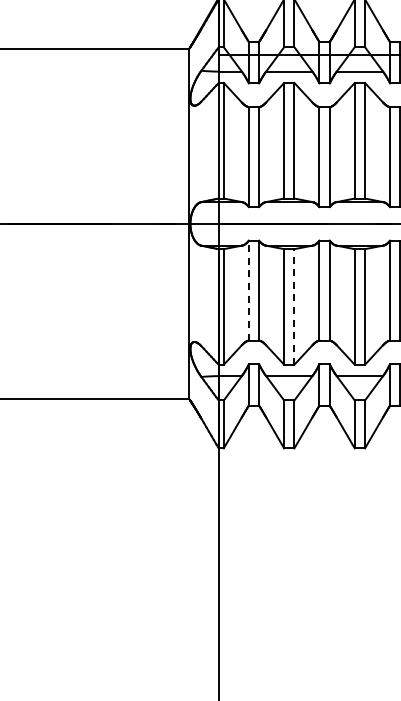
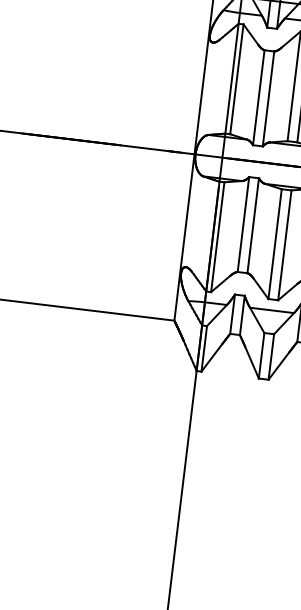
line: (248, 290) -> (243, 224), dashed -> solid
line: (294, 306) -> (284, 244), dashed -> solid

